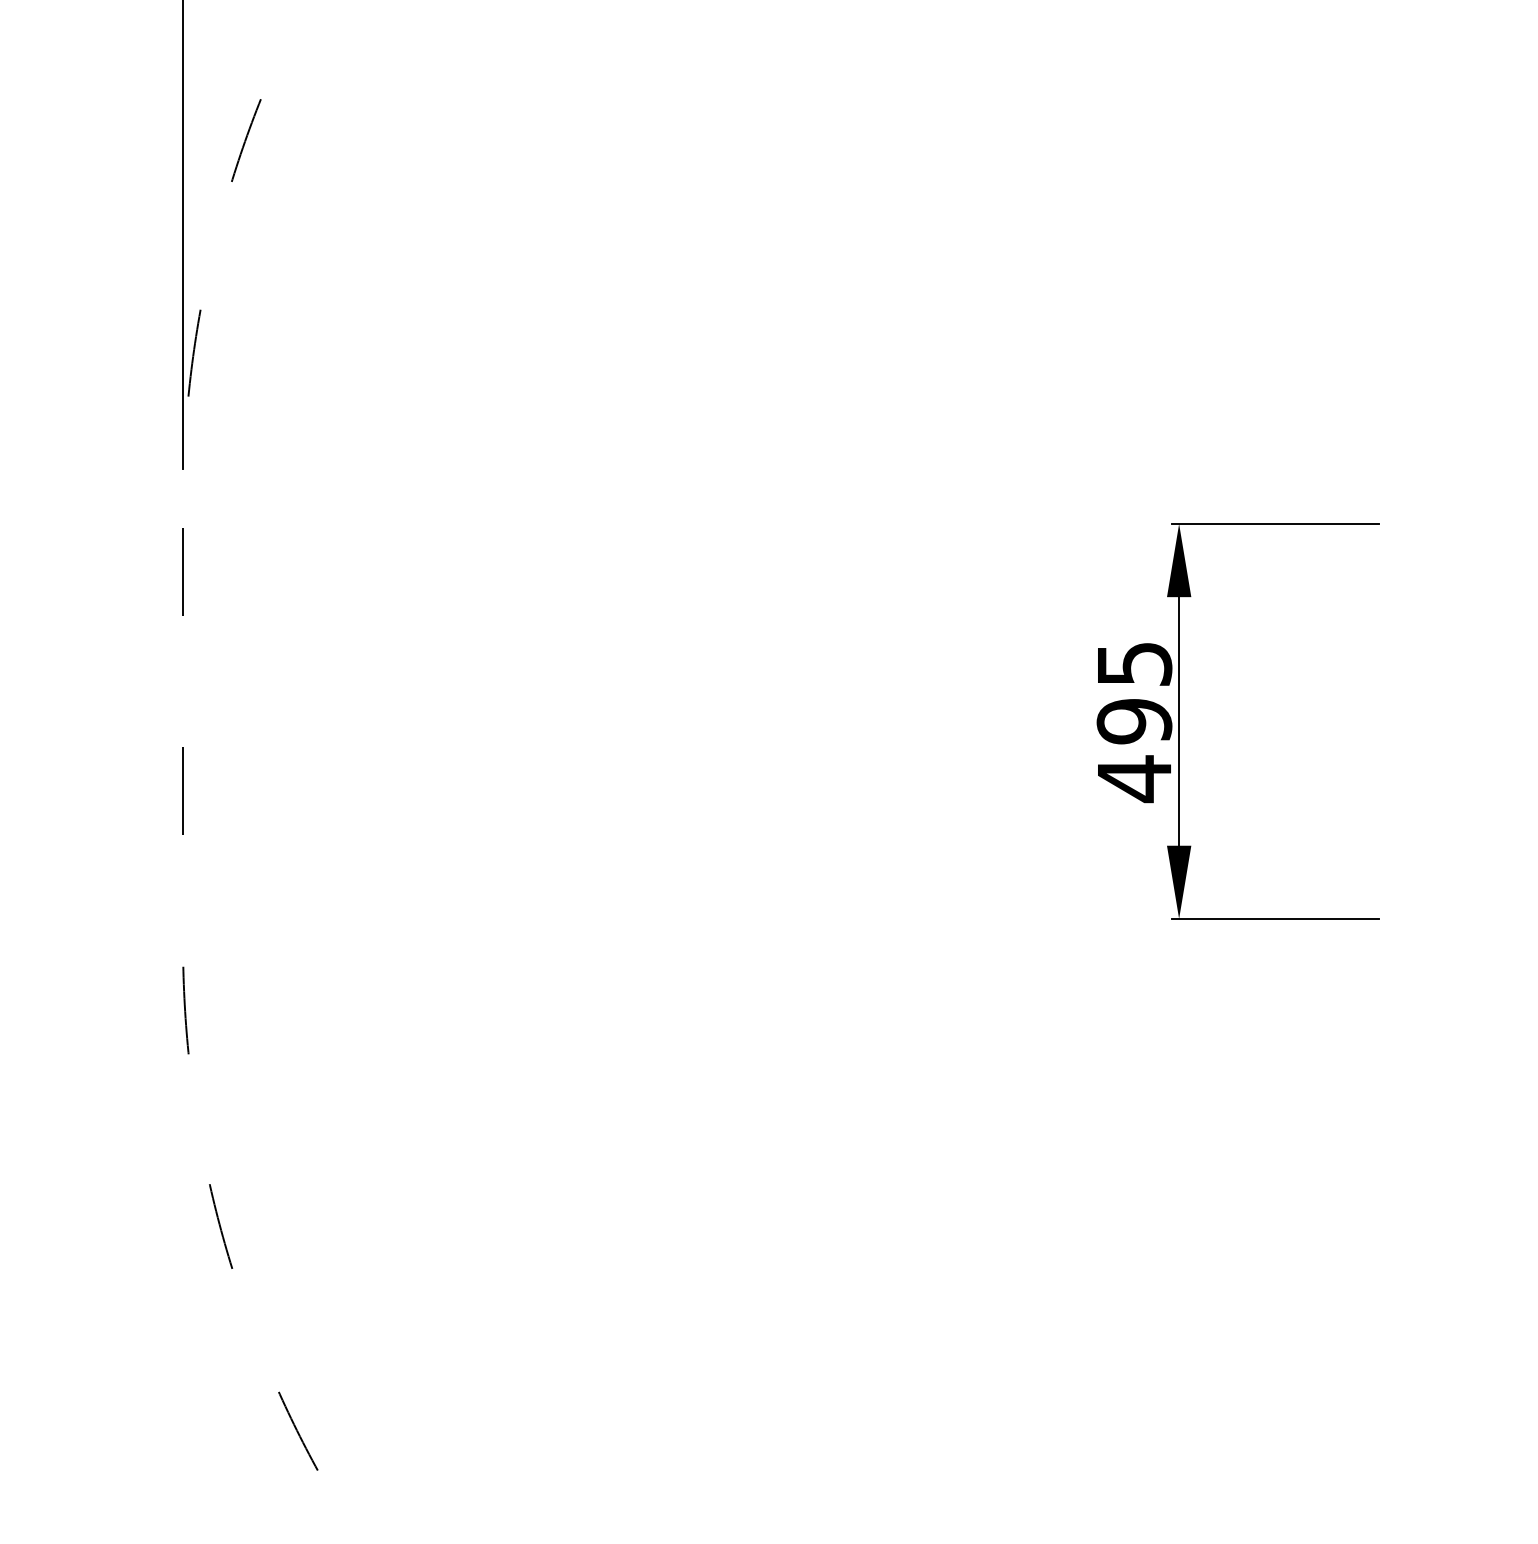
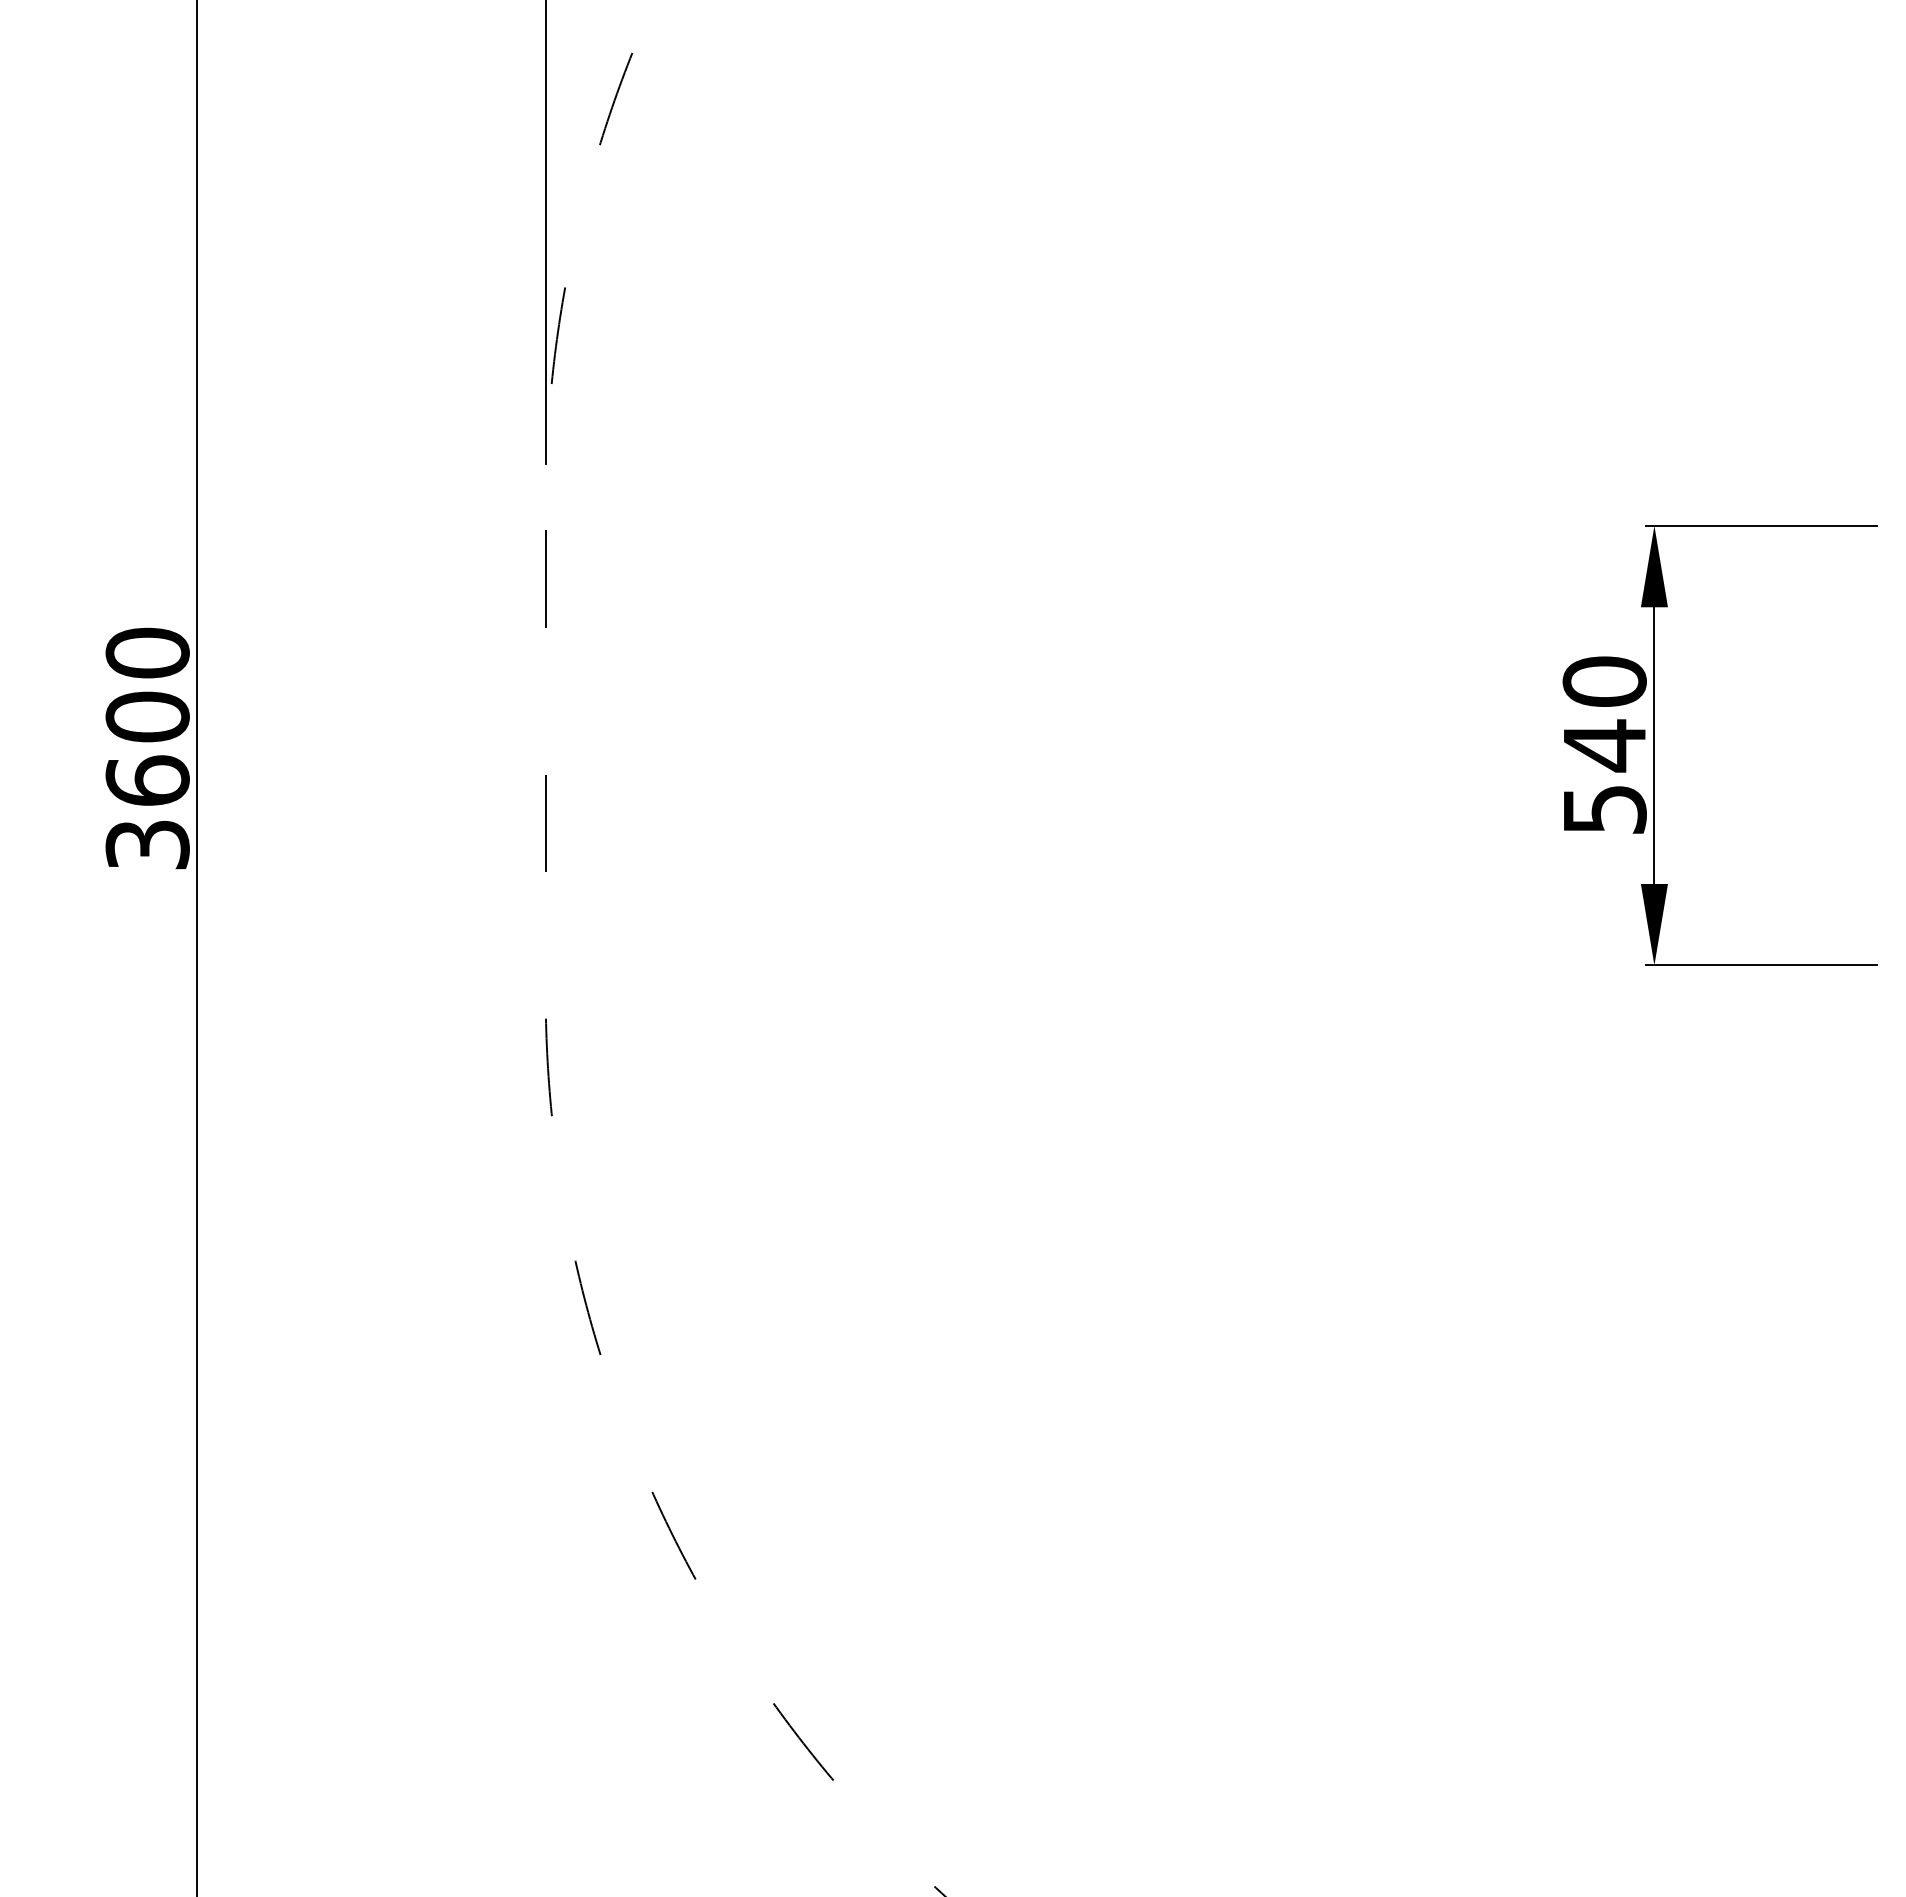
text: (1134, 722) -> (1604, 746), 495 -> 540

